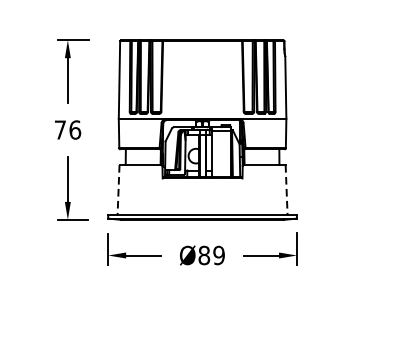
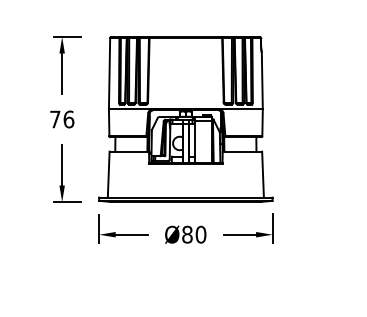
line: (118, 191) -> (108, 175), dashed -> solid
line: (287, 191) -> (263, 175), dashed -> solid
text: (218, 255) -> (200, 234), Ø89 -> Ø80

